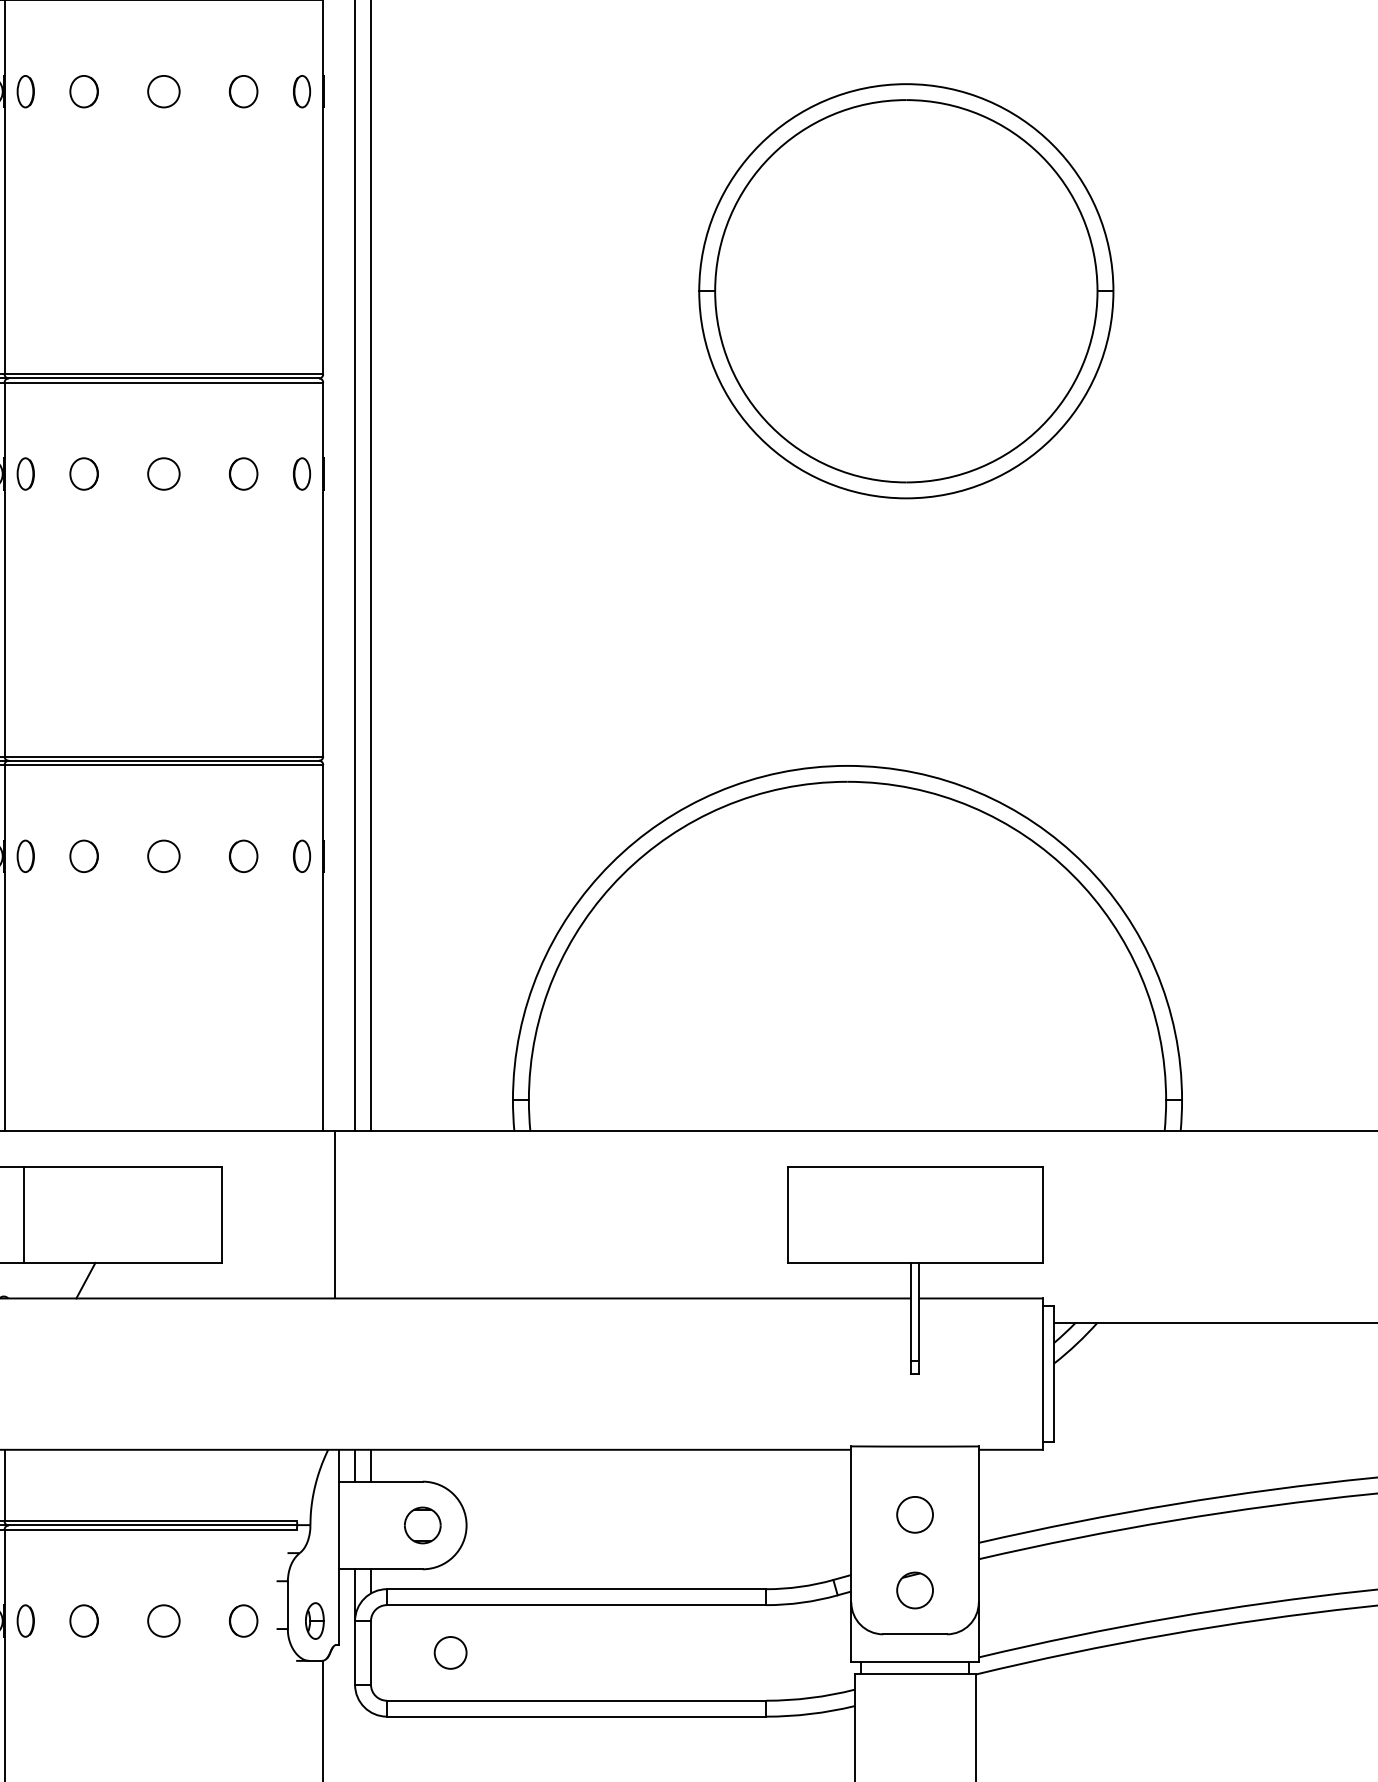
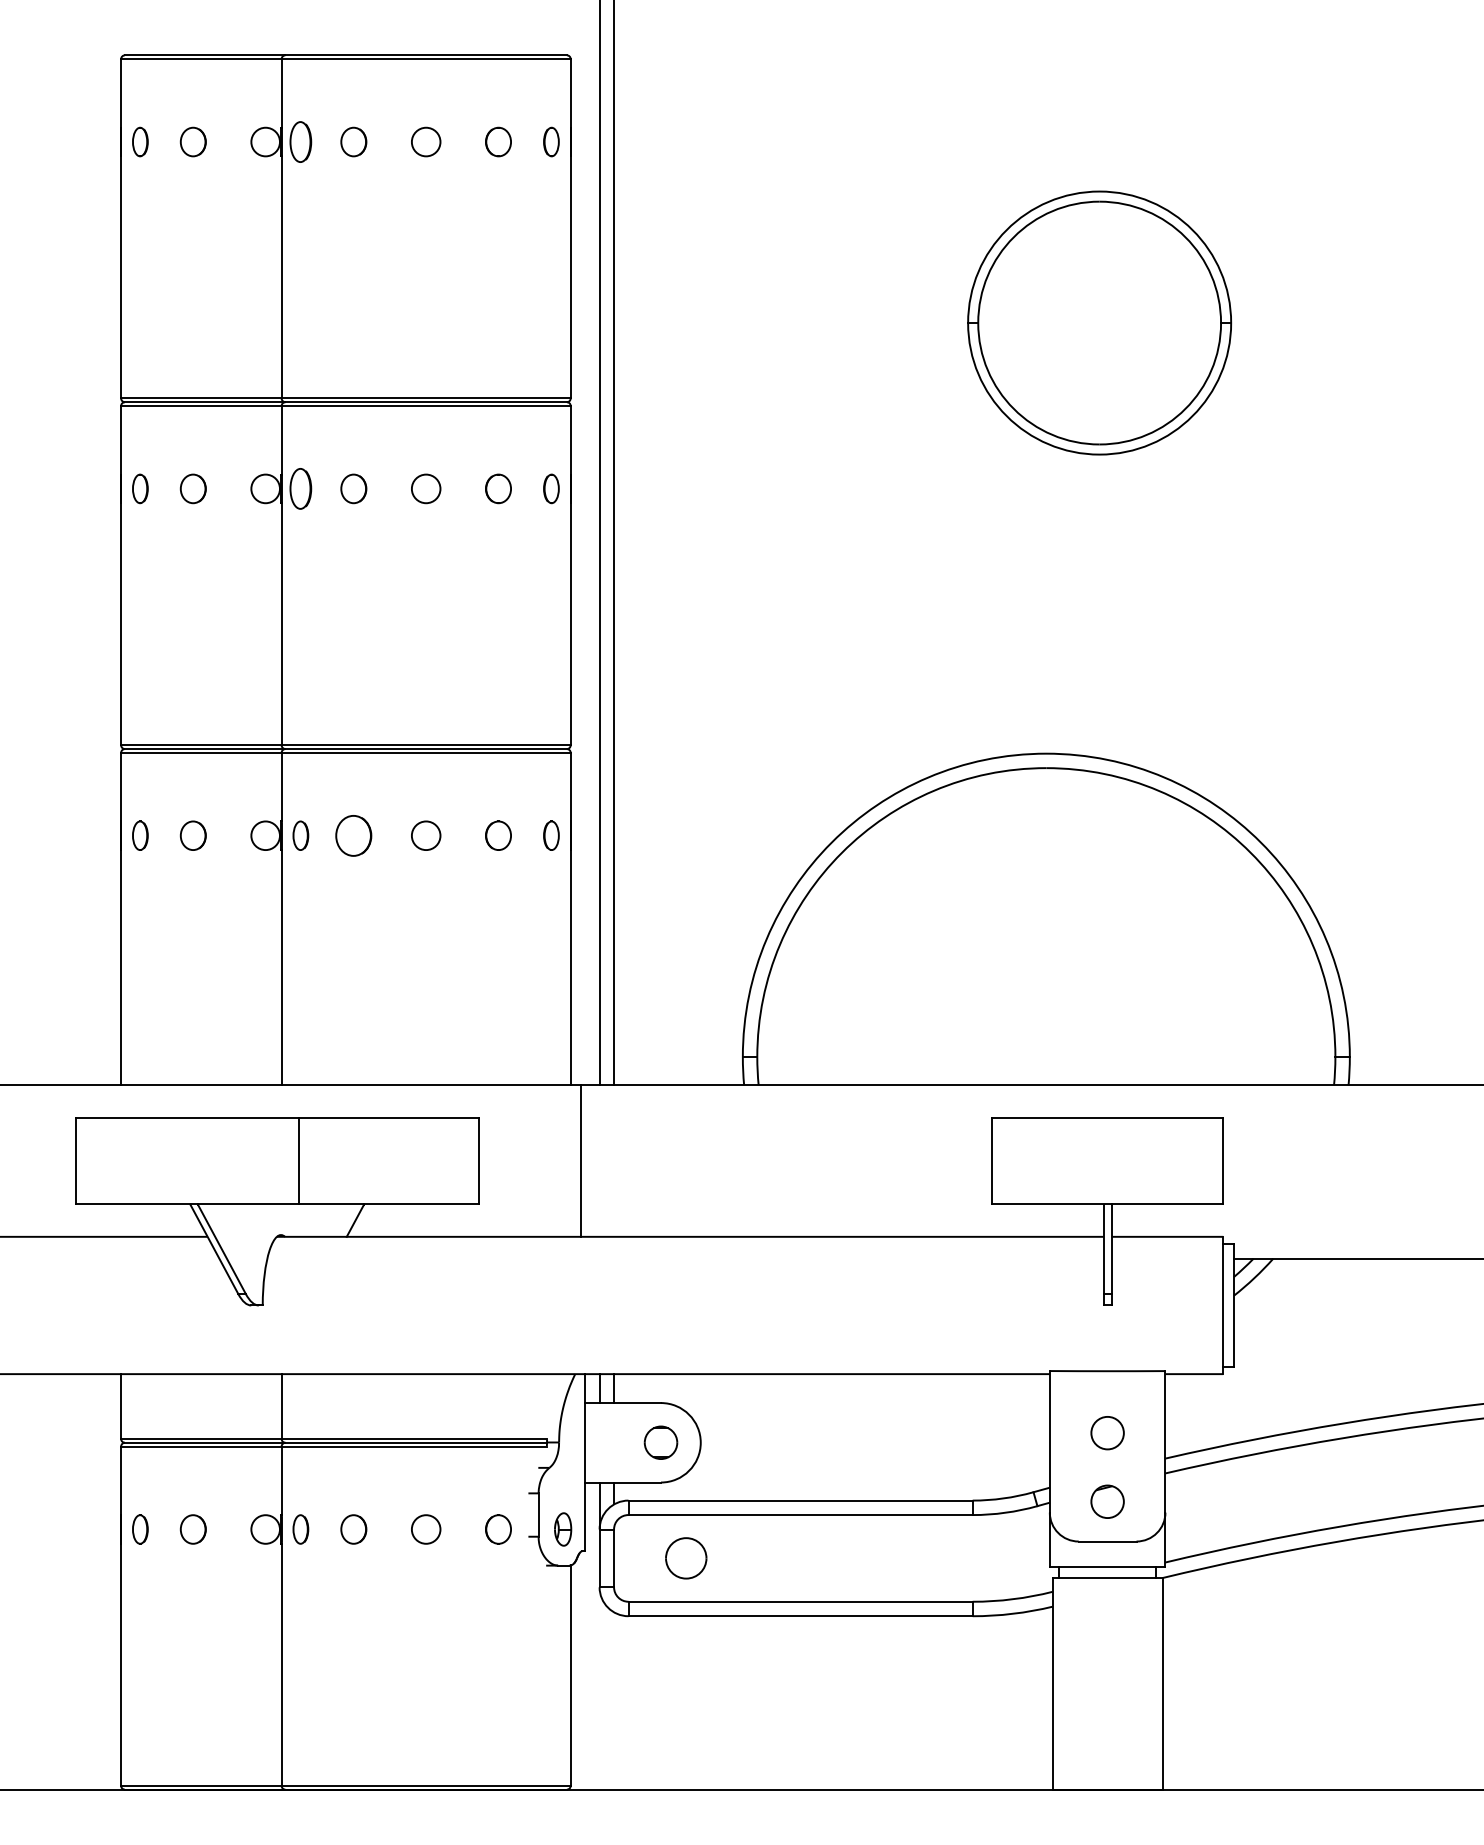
part: (25, 91) -> (300, 141), size x1.4
part: (906, 290) -> (1099, 322), size x0.7
part: (25, 473) -> (300, 488), size x1.4
part: (83, 856) -> (353, 835), size x1.4
part: (450, 1653) -> (686, 1558), size x1.4

